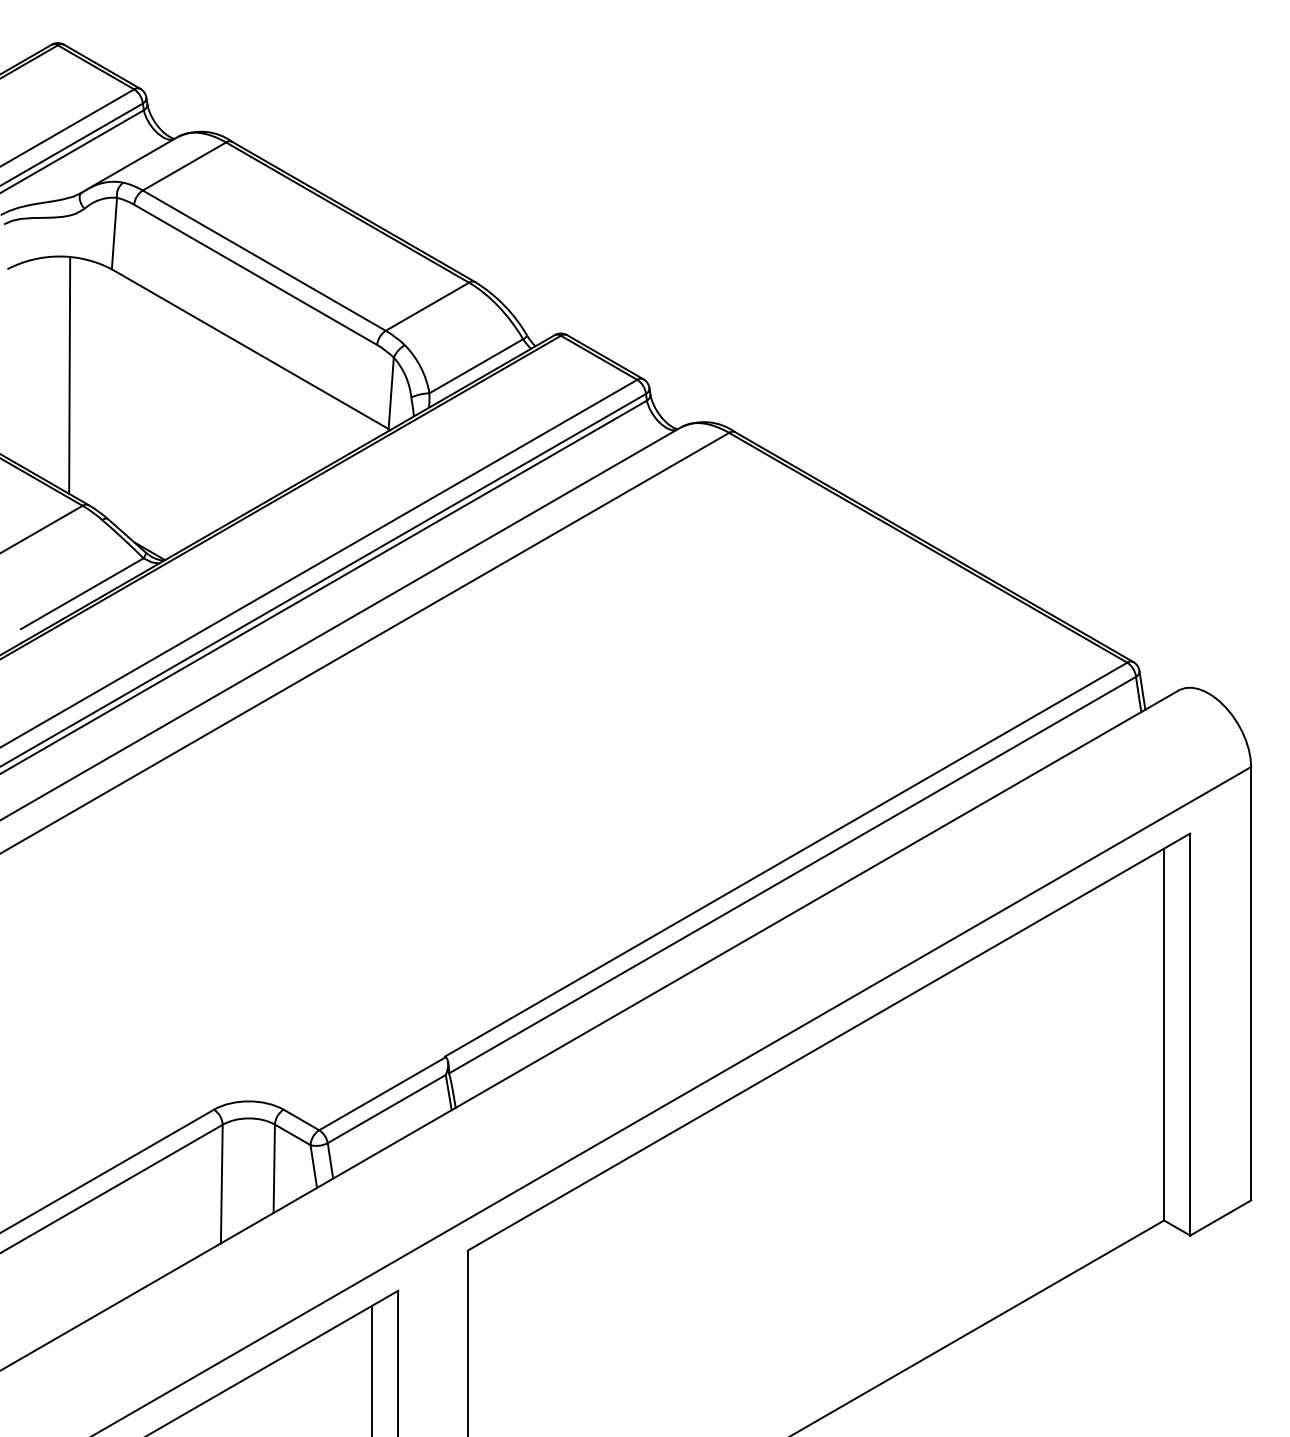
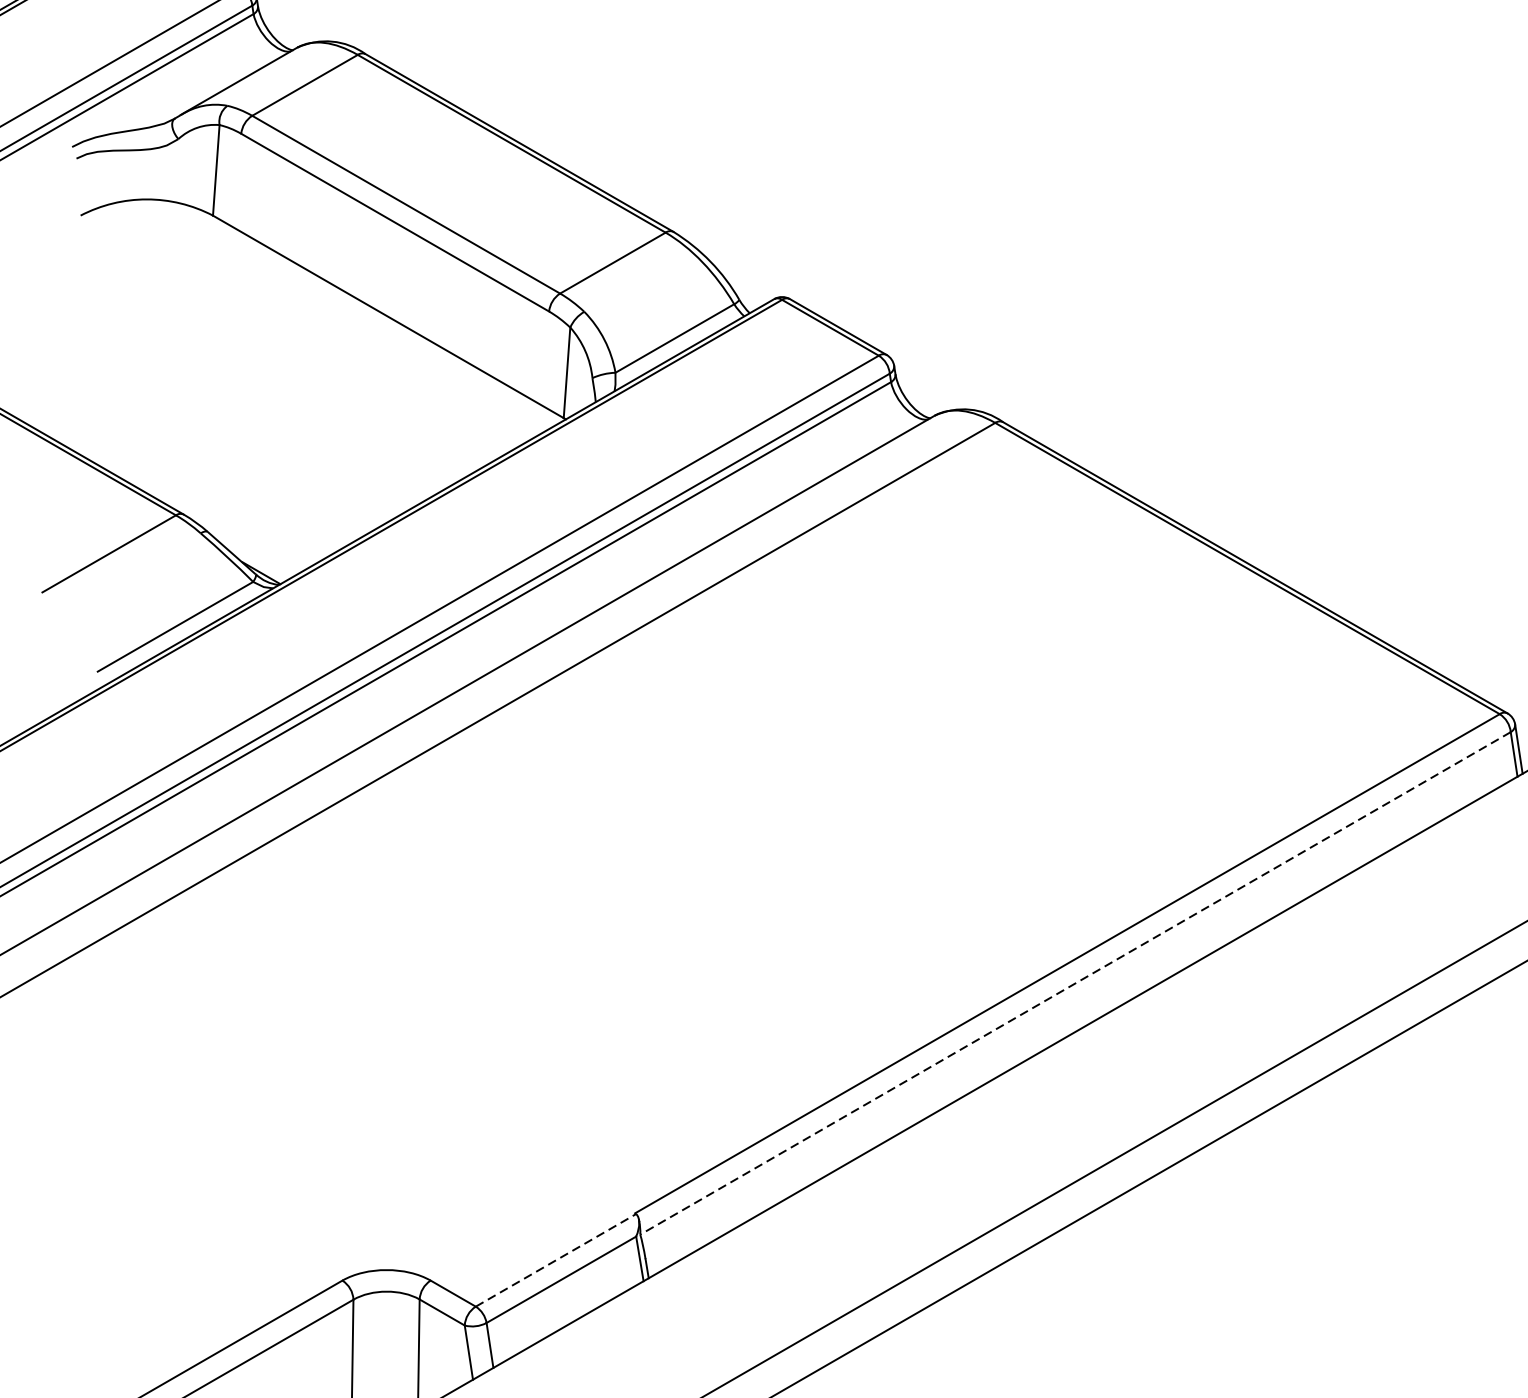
line: (69, 375) -> (159, 350), removed
line: (792, 875) -> (1075, 983), solid -> dashed
line: (382, 1093) -> (555, 1260), solid -> dashed

